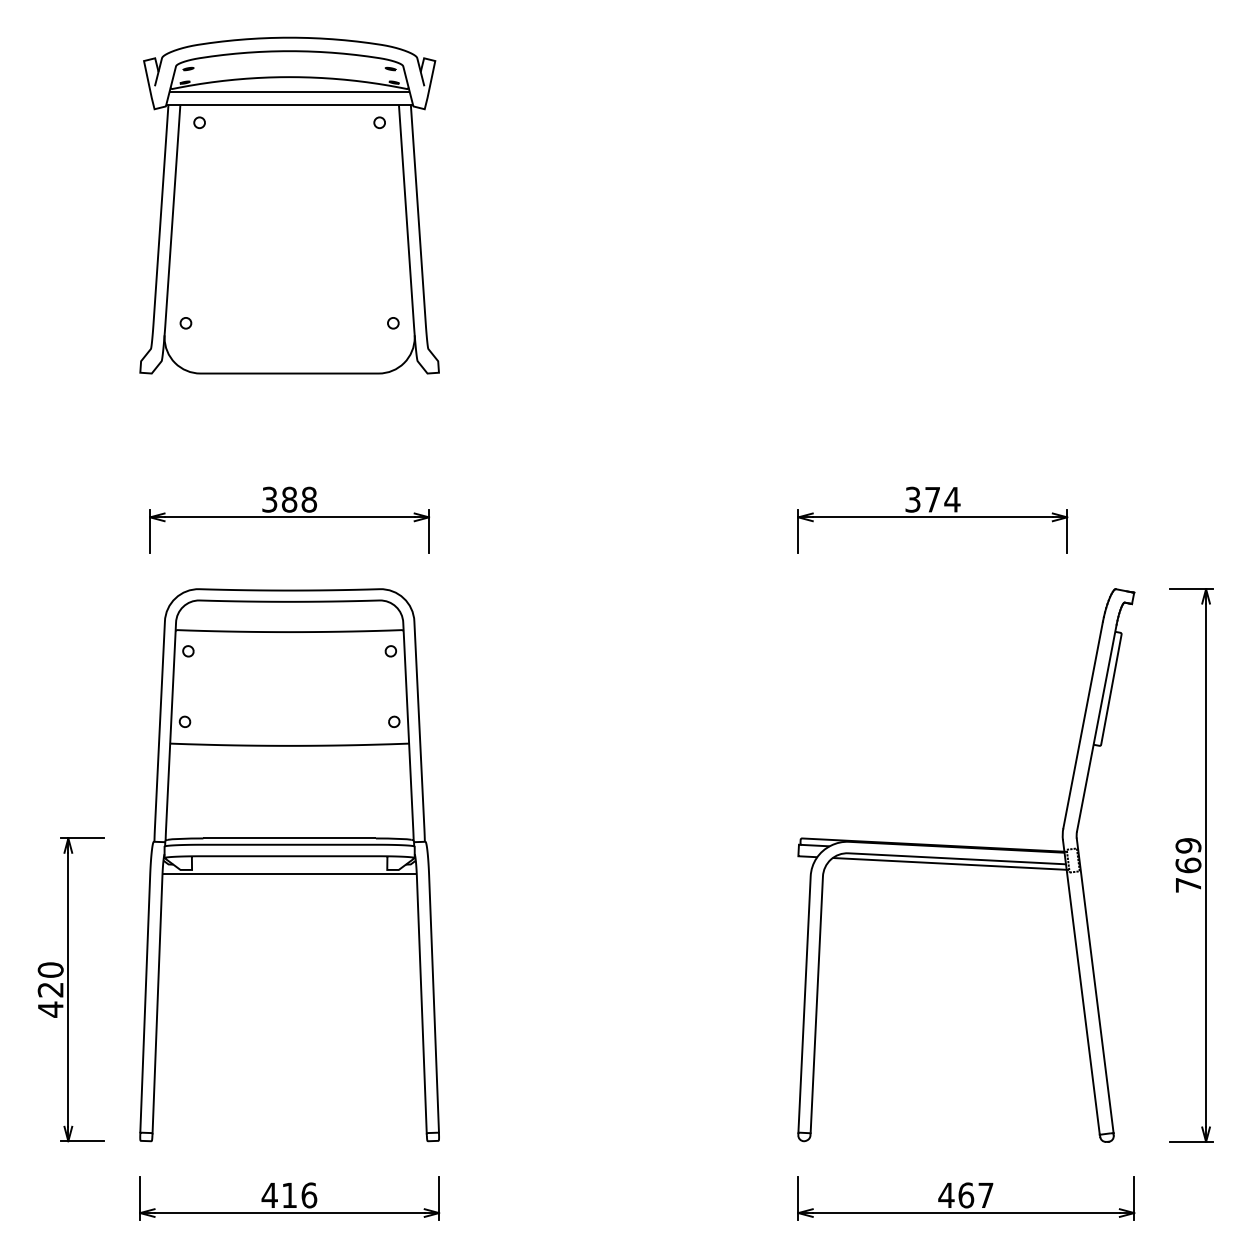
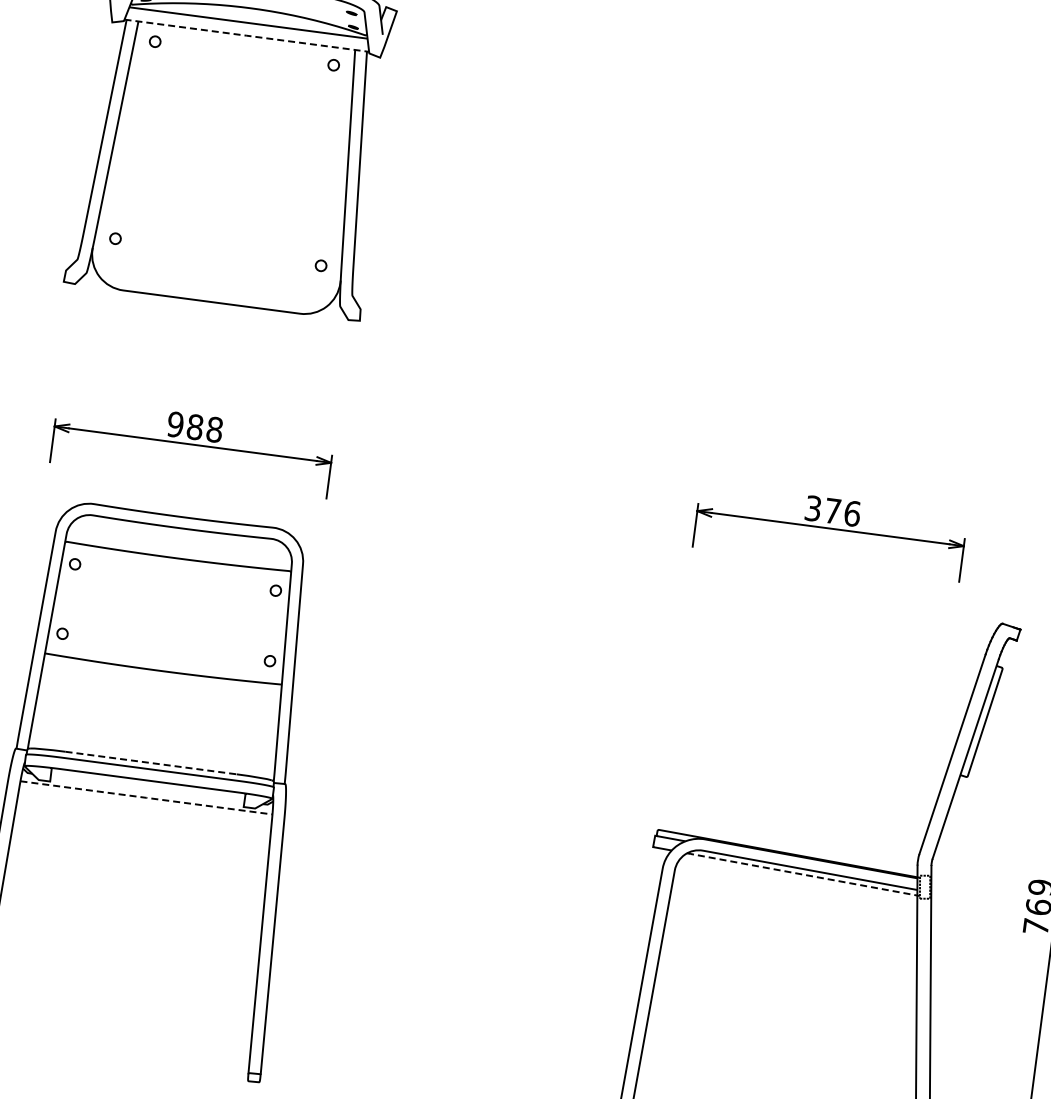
line: (289, 104) -> (246, 35), solid -> dashed
text: (269, 499) -> (175, 424), 388 -> 988
text: (952, 499) -> (852, 513), 374 -> 376
line: (289, 838) -> (150, 763), solid -> dashed
line: (948, 863) -> (801, 873), solid -> dashed
line: (289, 873) -> (146, 797), solid -> dashed

